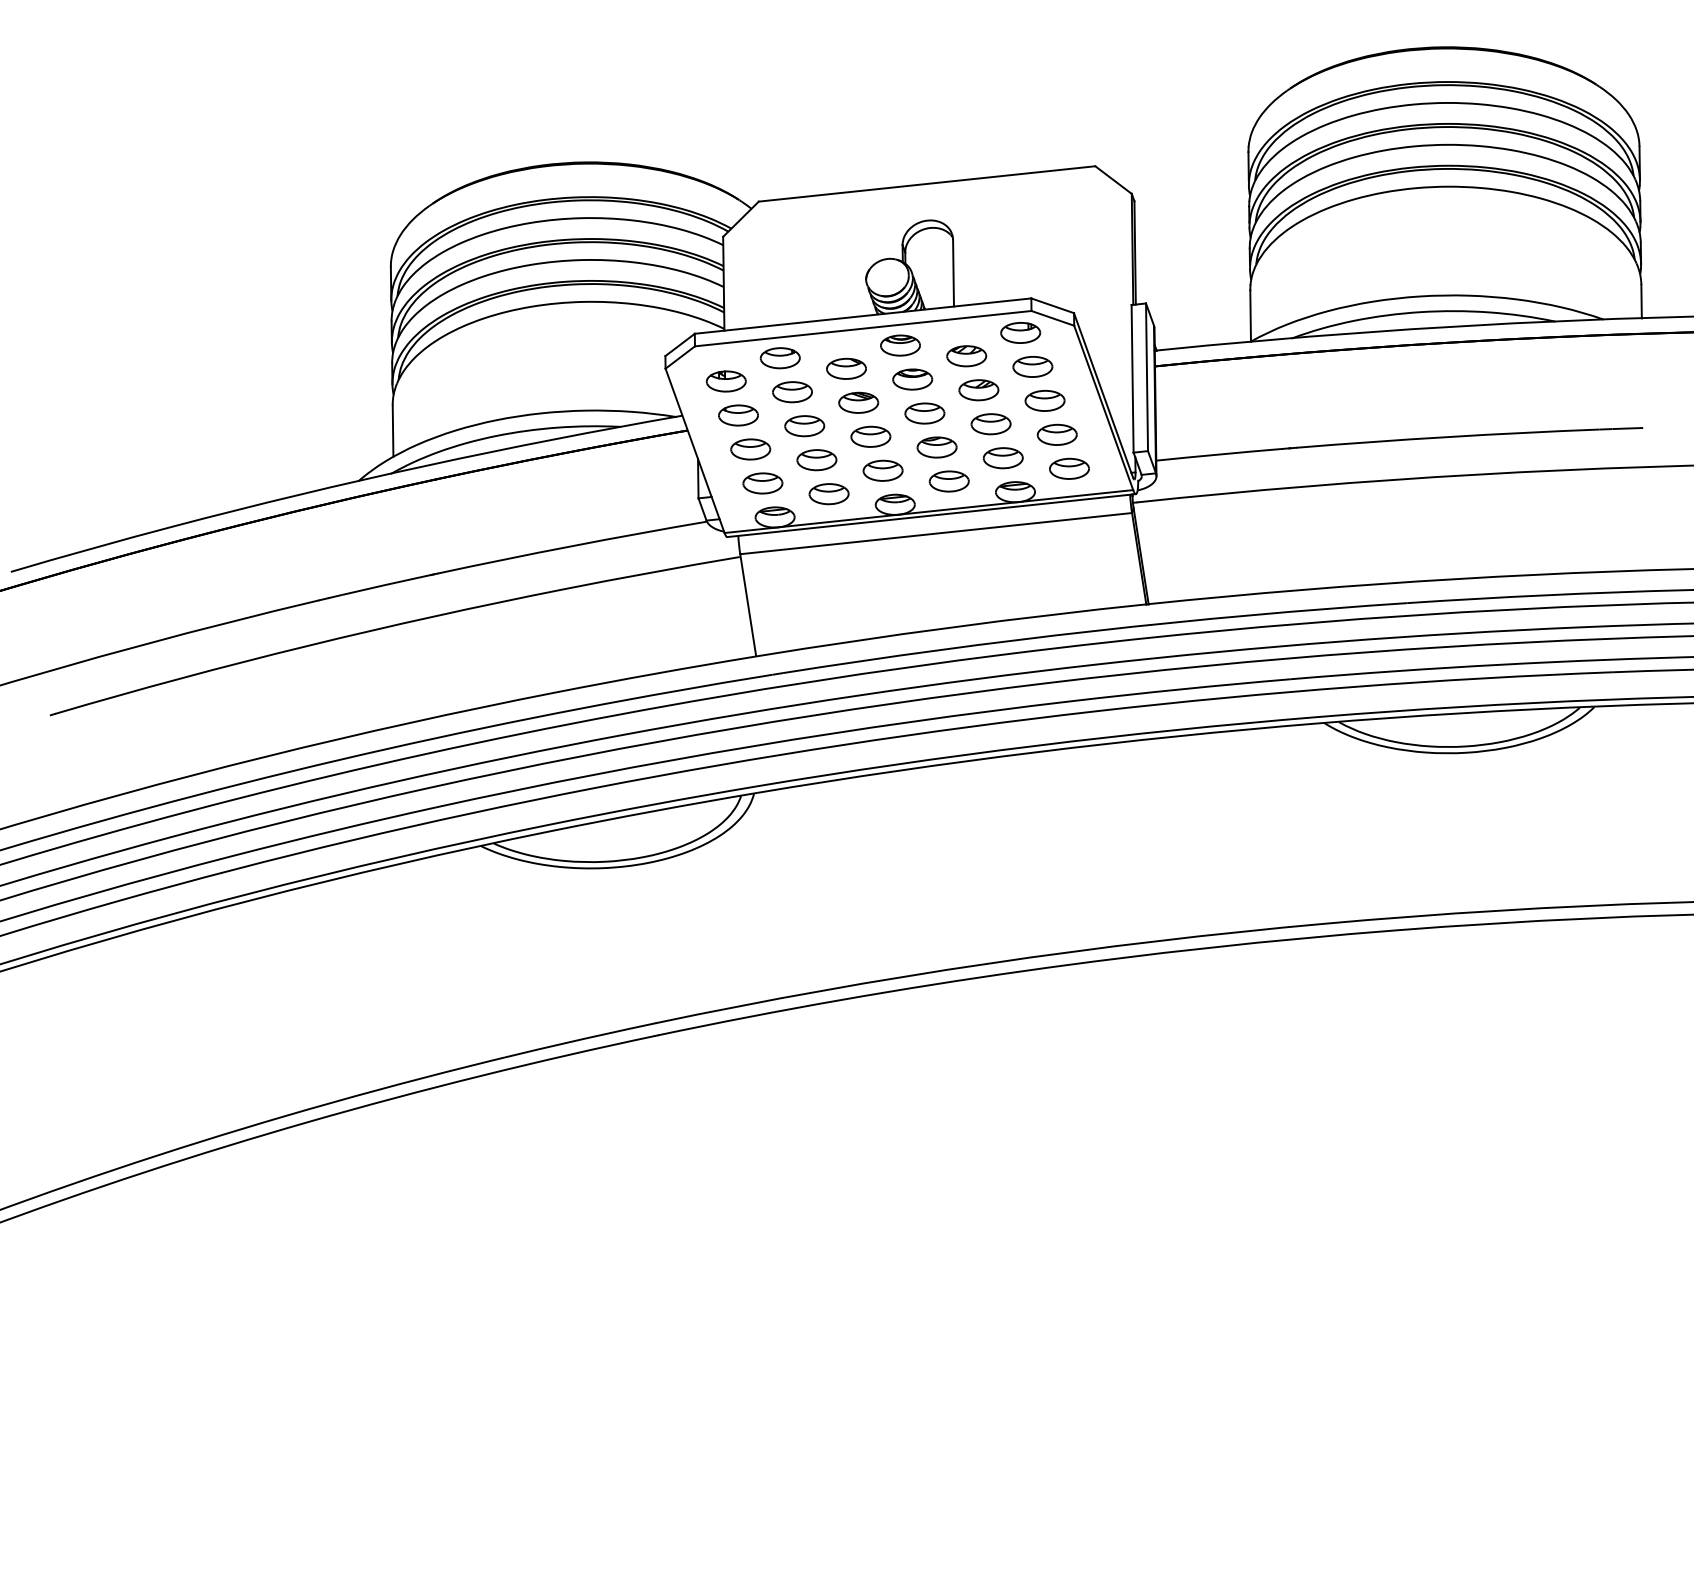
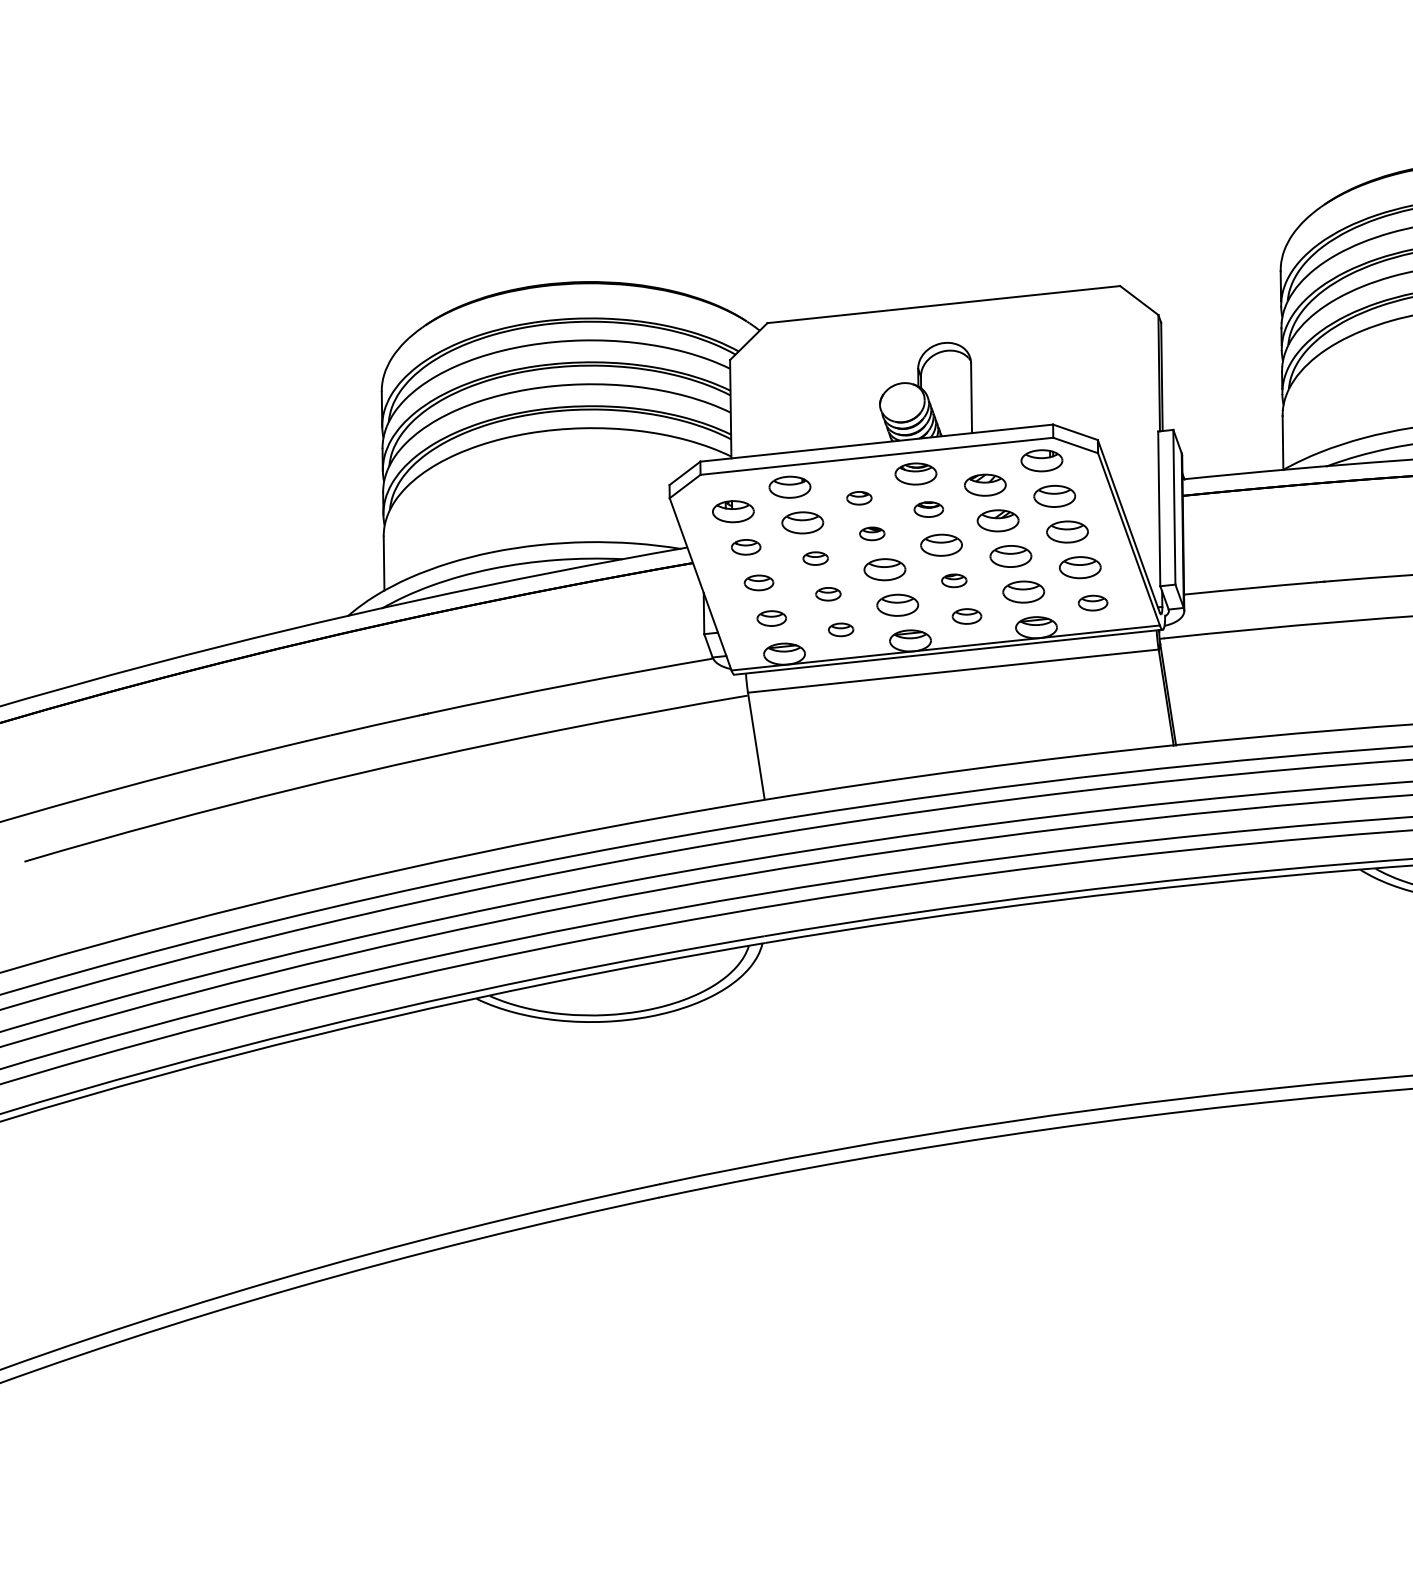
part: (846, 368) -> (859, 498), size x0.6
part: (912, 379) -> (928, 509), size x0.7
part: (858, 402) -> (871, 533), size x0.6
part: (738, 415) -> (746, 547), size x0.7
part: (804, 426) -> (815, 558), size x0.6
part: (936, 447) -> (953, 580), size x0.6
part: (750, 449) -> (758, 582), size x0.7
part: (816, 460) -> (827, 594), size x0.6
part: (1069, 468) -> (1093, 602), size x0.7
part: (948, 481) -> (966, 616), size x0.7
part: (762, 483) -> (771, 618), size x0.7
part: (828, 494) -> (840, 630), size x0.6

